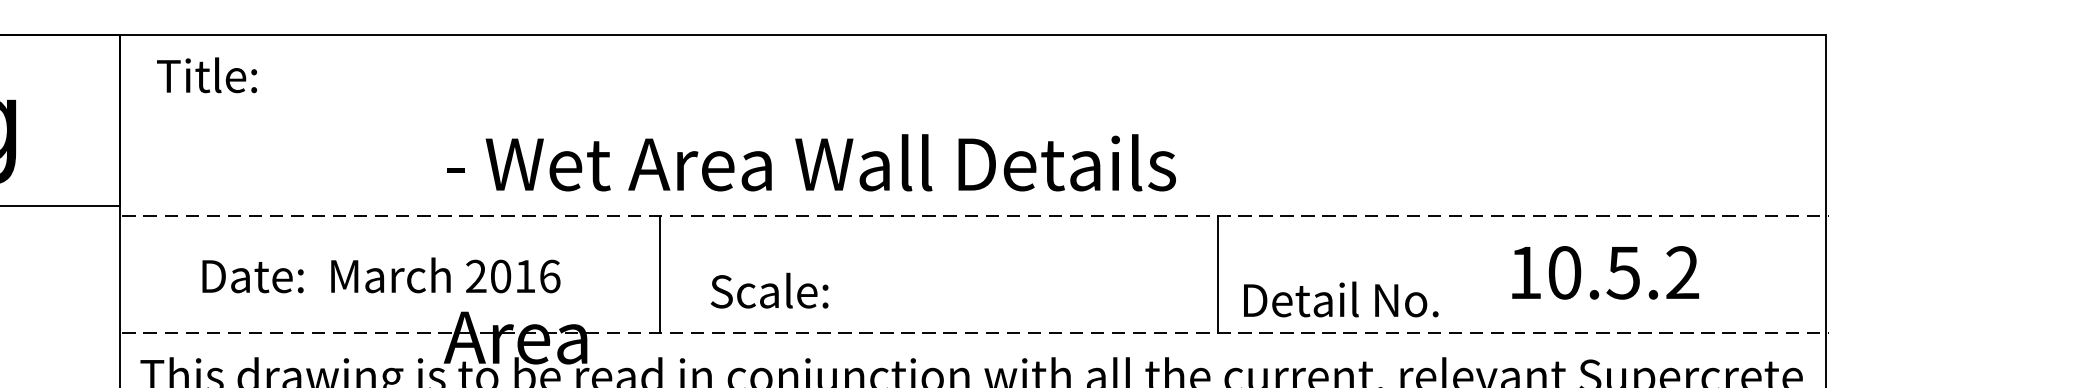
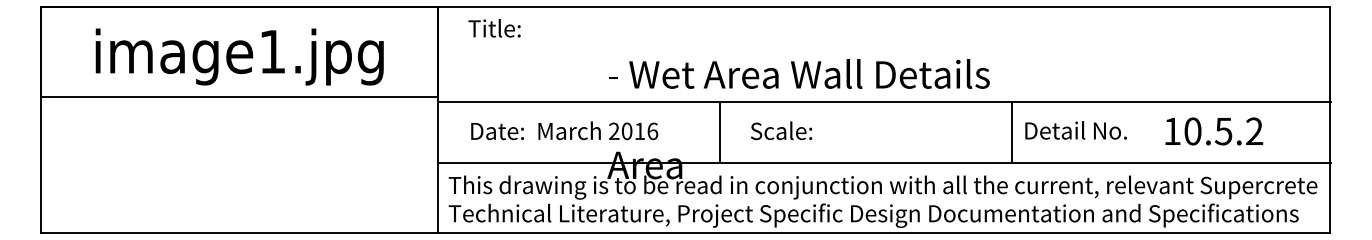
text: (206, 75) -> (494, 28), moved
line: (976, 215) -> (885, 101), dashed -> solid
text: (381, 274) -> (564, 130), moved
text: (769, 290) -> (781, 130), moved
text: (1339, 299) -> (1075, 130), moved
line: (976, 334) -> (885, 163), dashed -> solid

